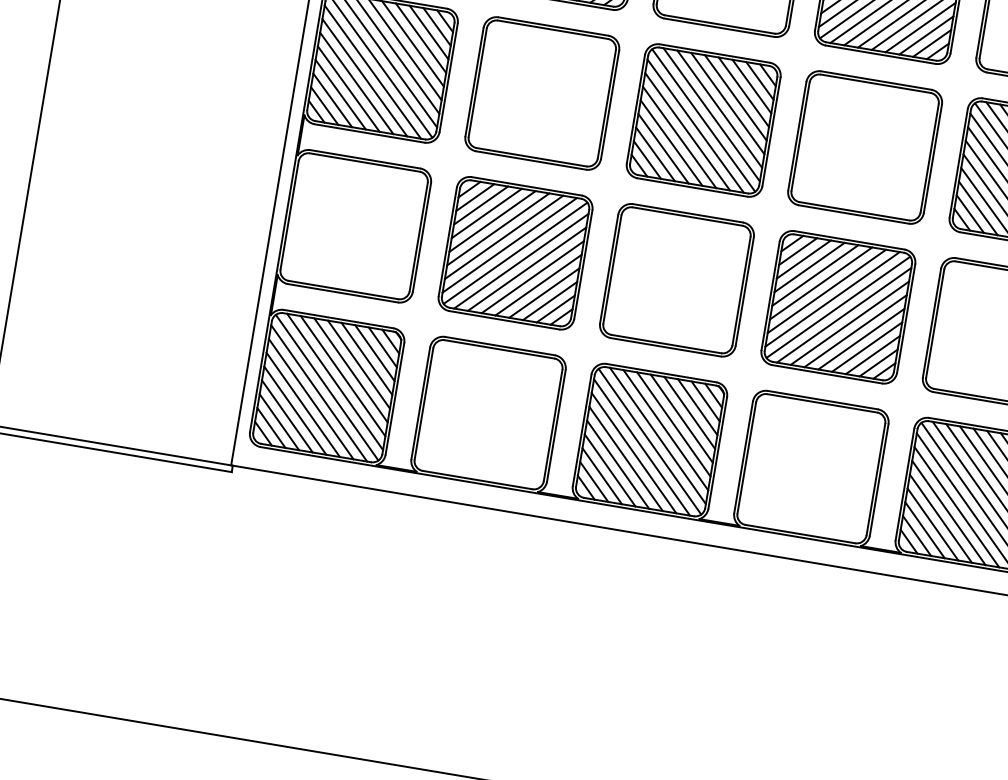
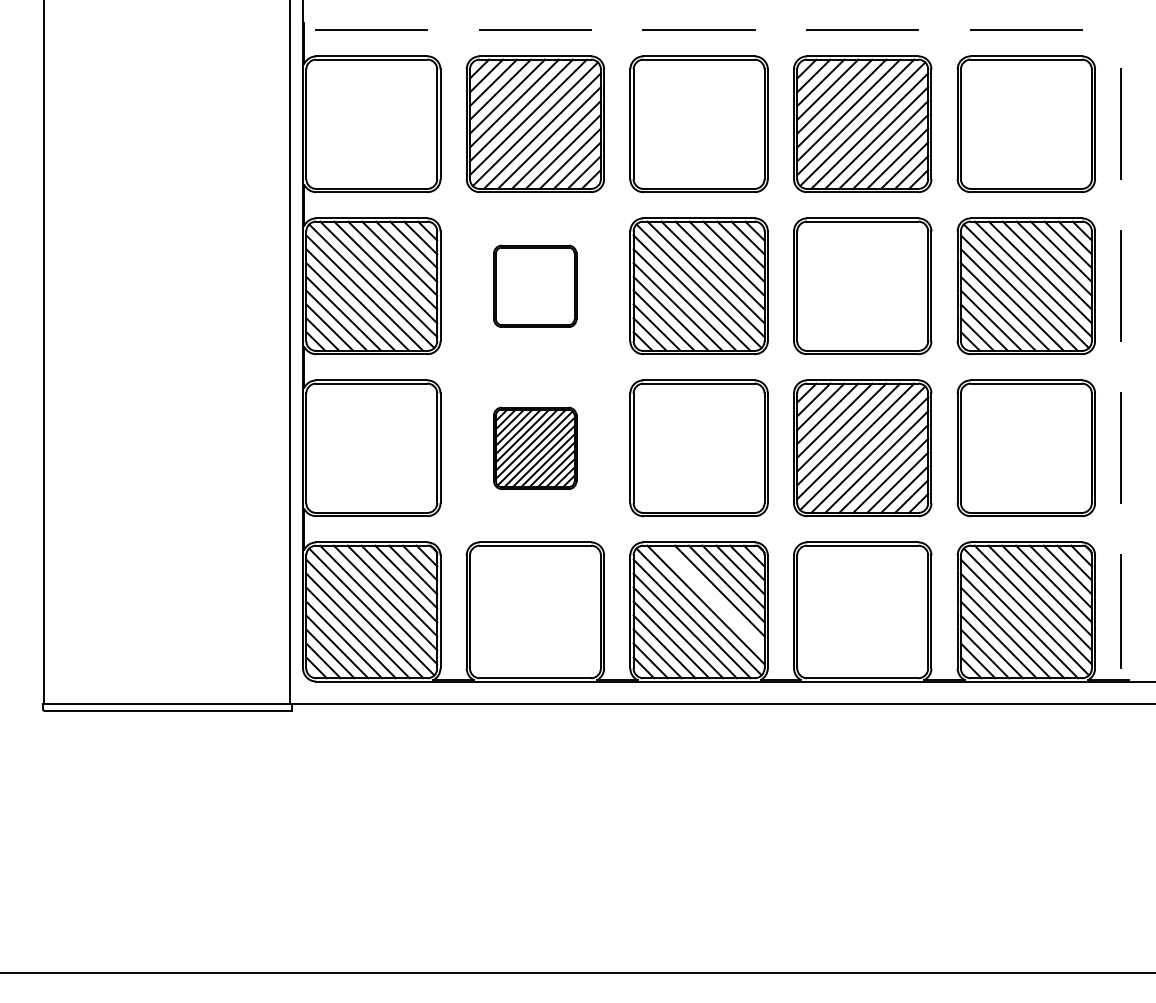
part: (541, 93) -> (534, 286), size x0.6
part: (514, 253) -> (534, 448), size x0.6
line: (665, 429) -> (712, 597), removed

